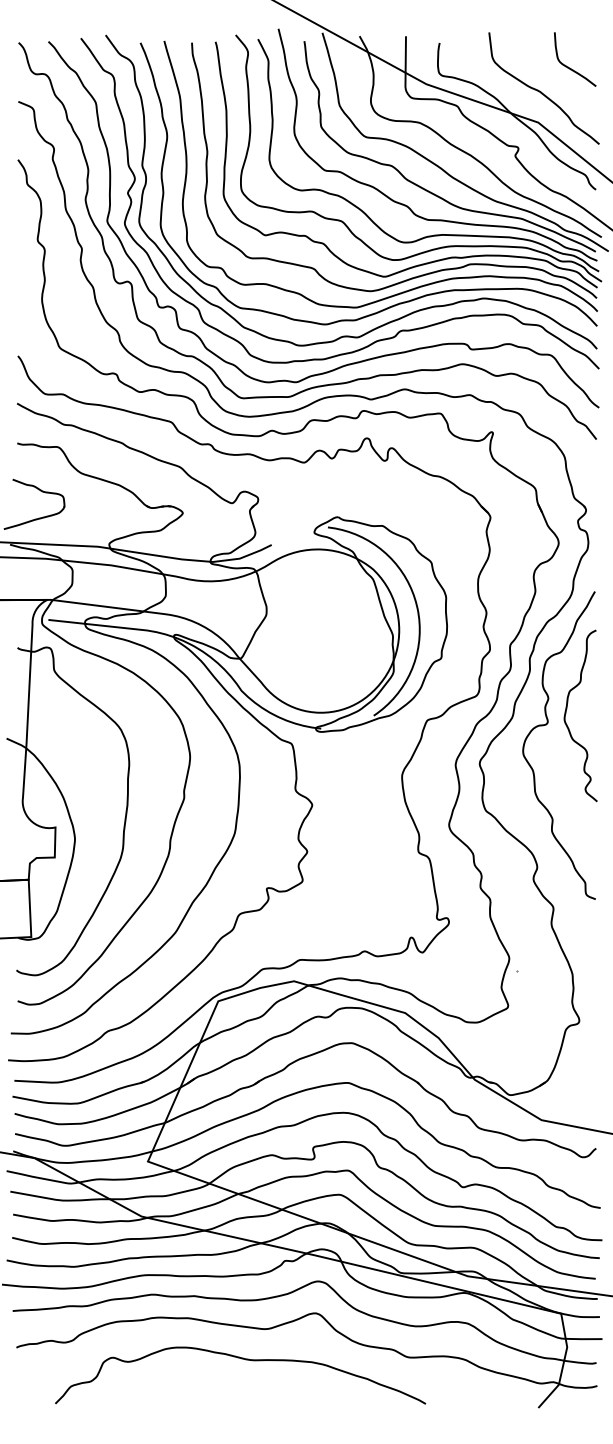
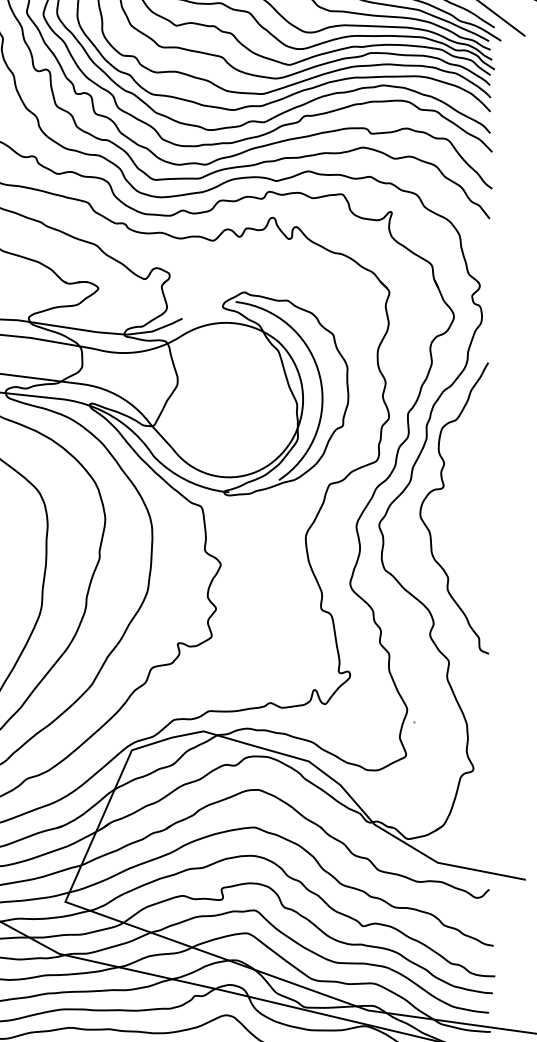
curve: (566, 714) -> (461, 478), removed

